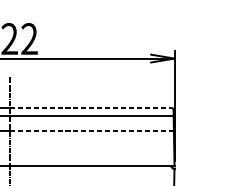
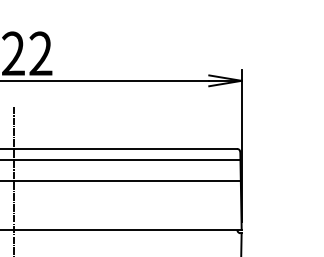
line: (90, 107) -> (125, 148), dashed -> solid
line: (92, 131) -> (127, 181), dashed -> solid

